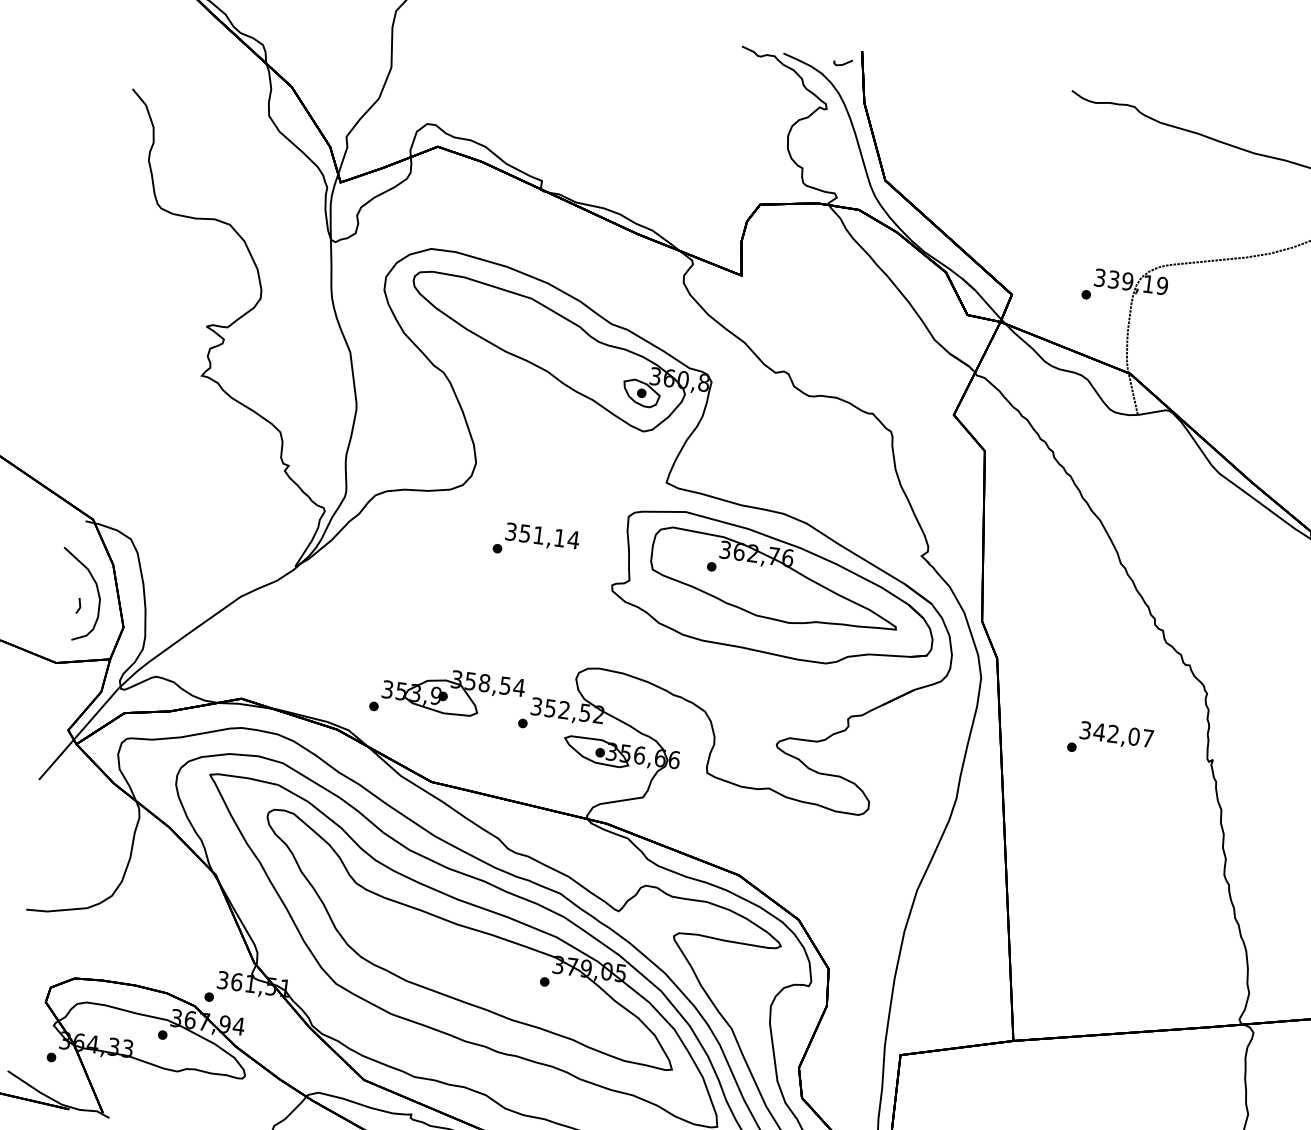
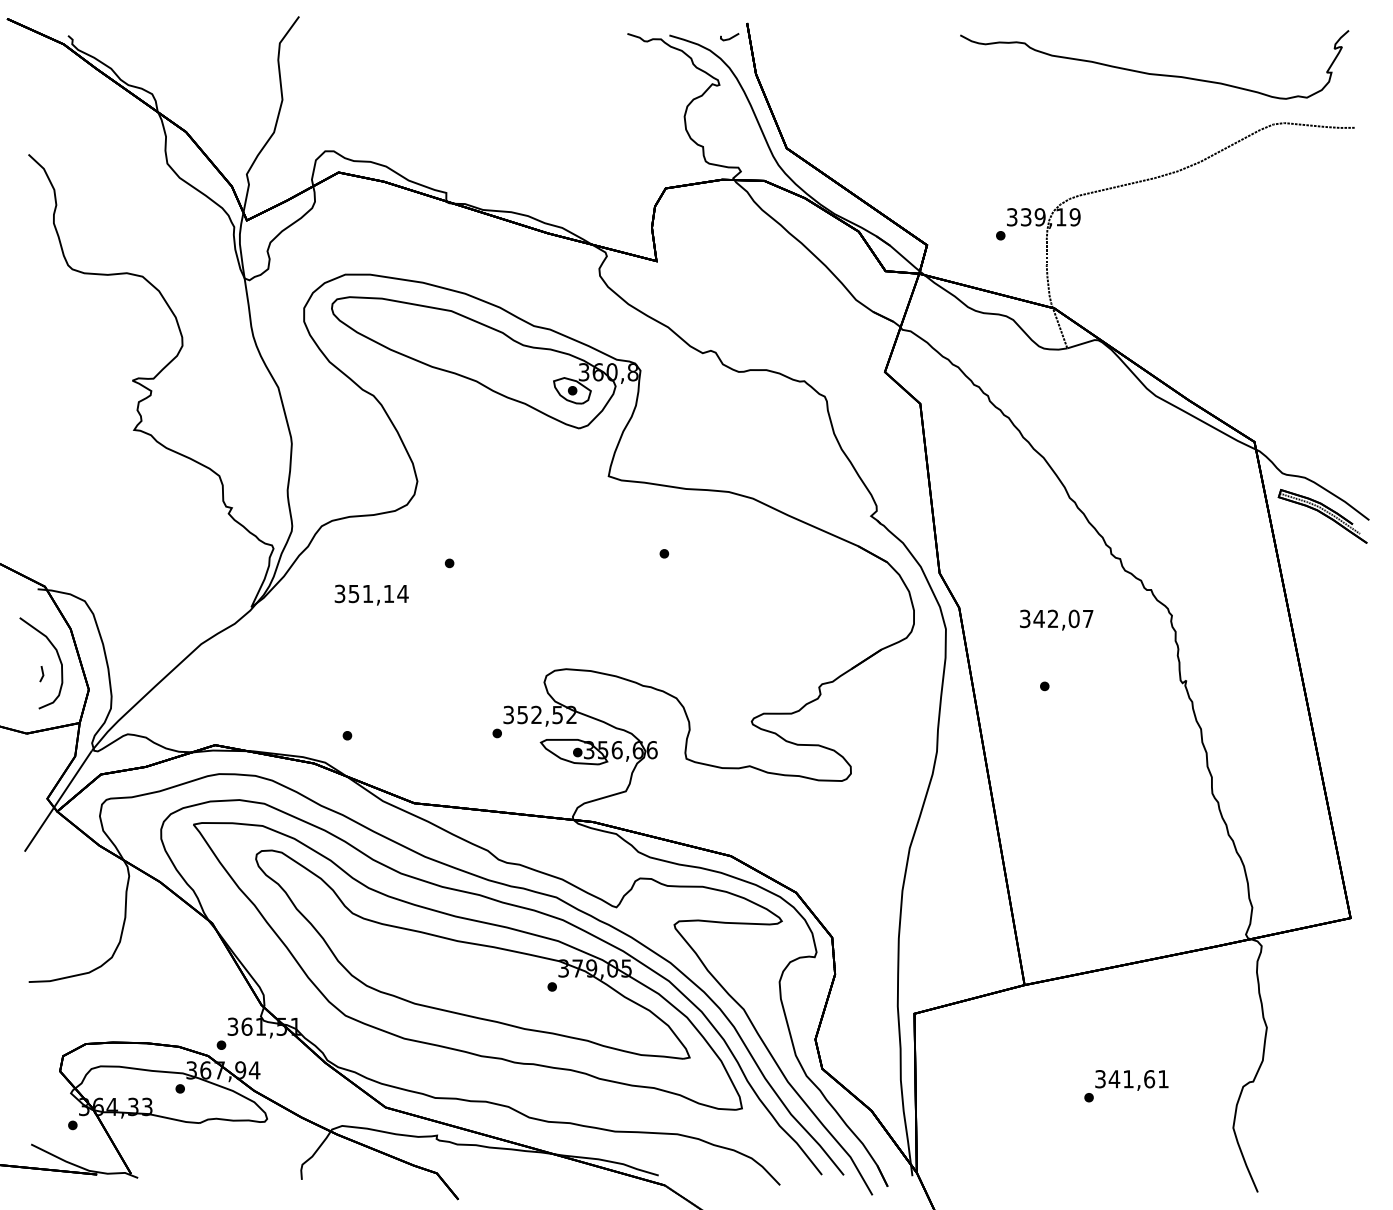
text: (542, 536) -> (371, 594), moved
part: (775, 589) -> (730, 568), removed
part: (452, 692) -> (423, 711), removed
text: (1116, 735) -> (1056, 619), moved

